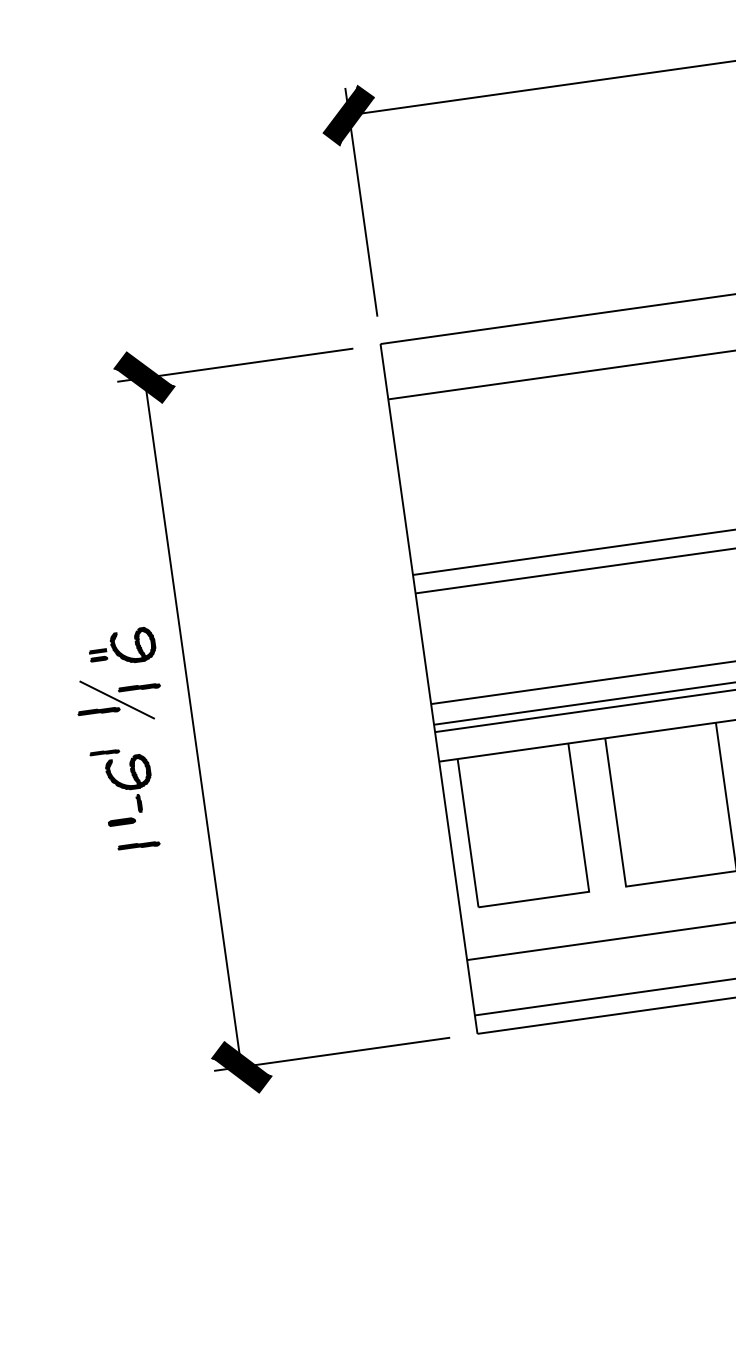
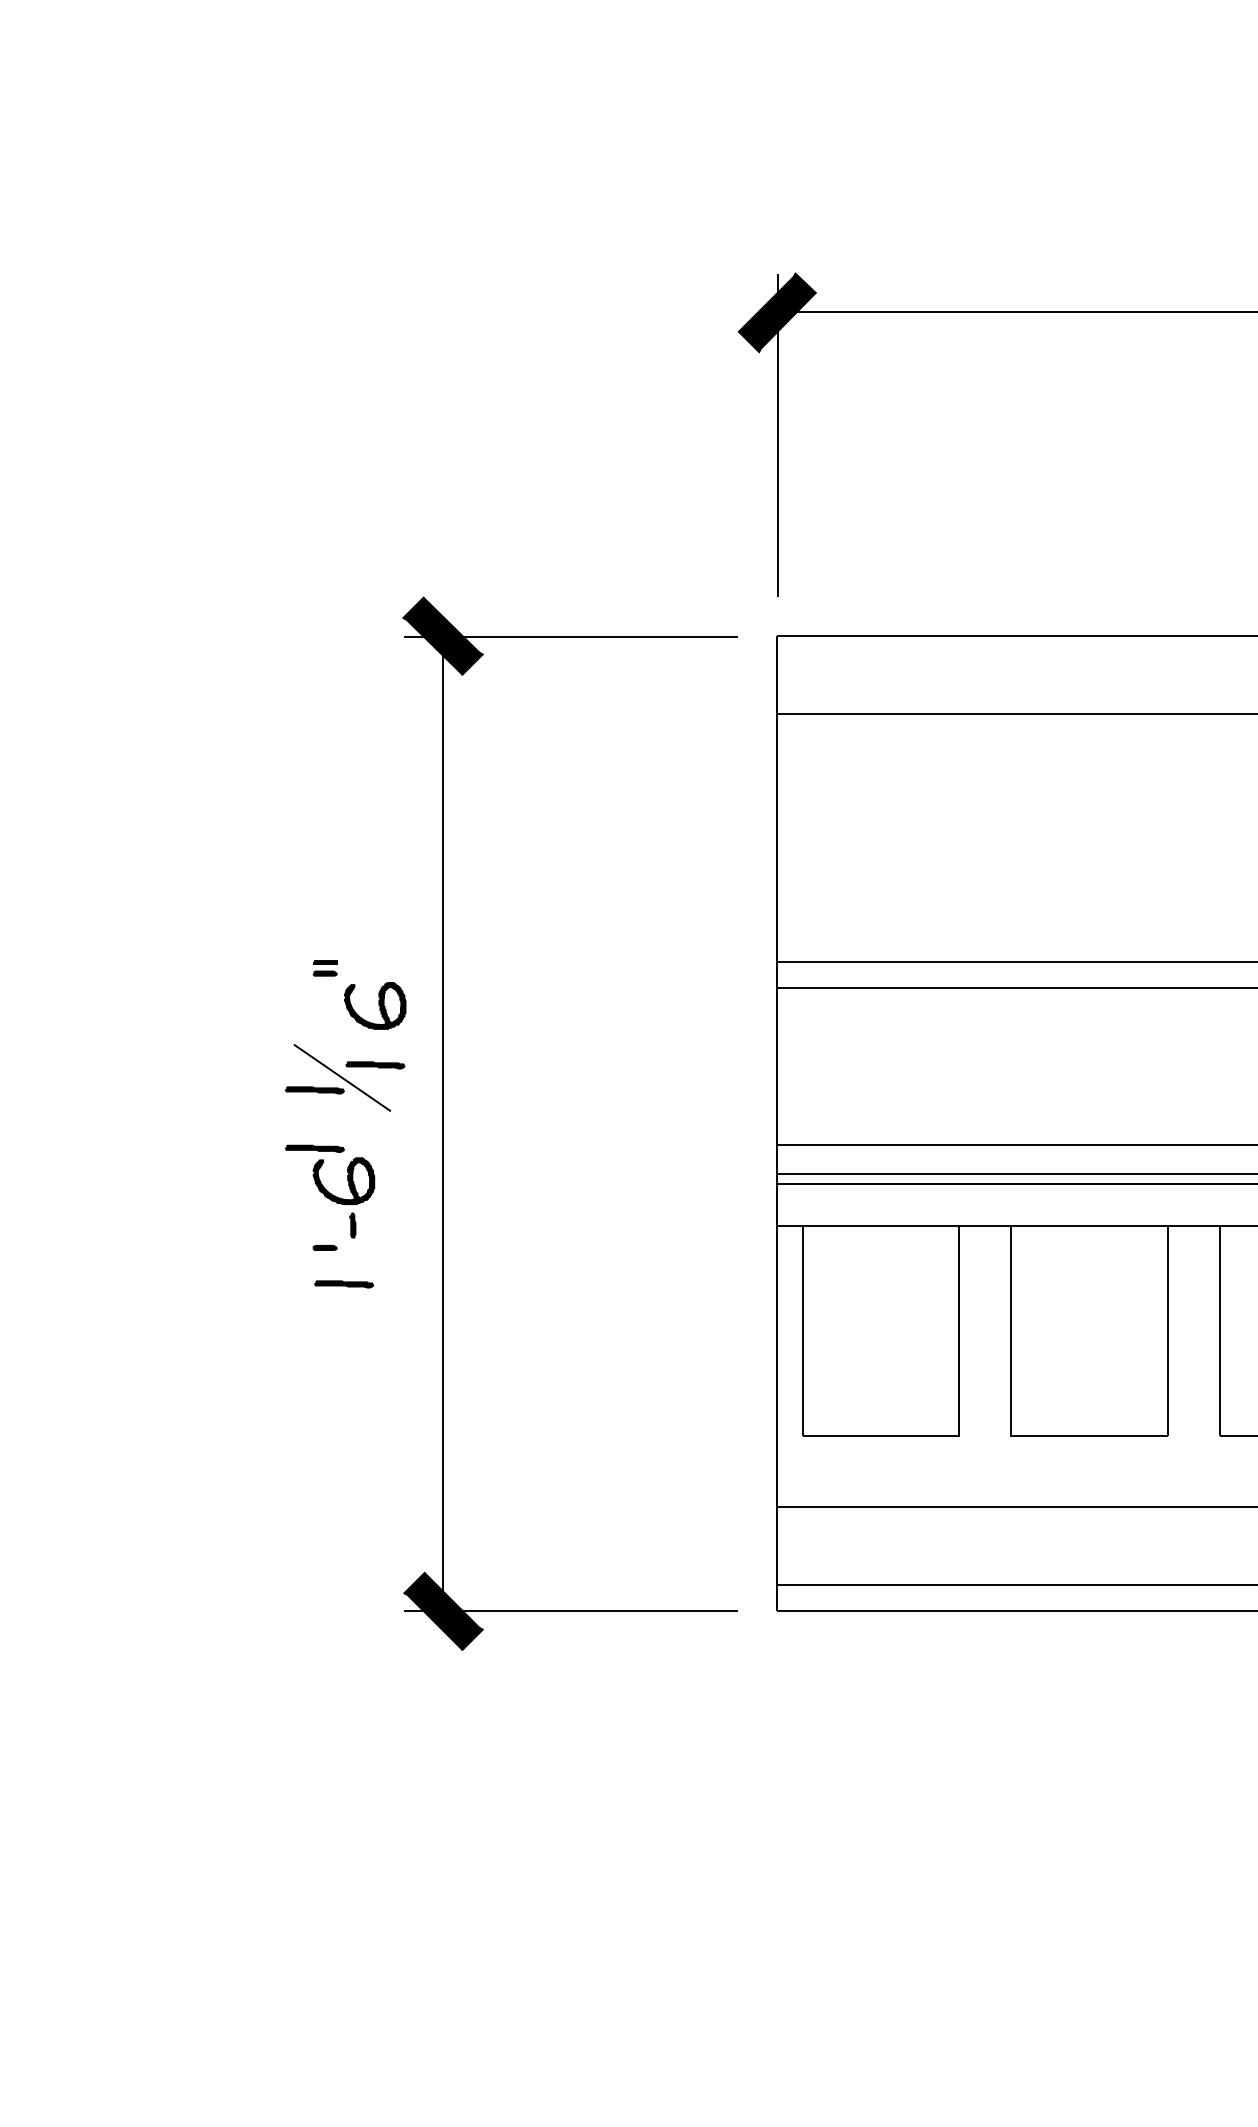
part: (98, 655) -> (324, 968), moved
part: (104, 752) -> (314, 1148), size x1.43
part: (121, 821) -> (324, 1247), size x0.62

